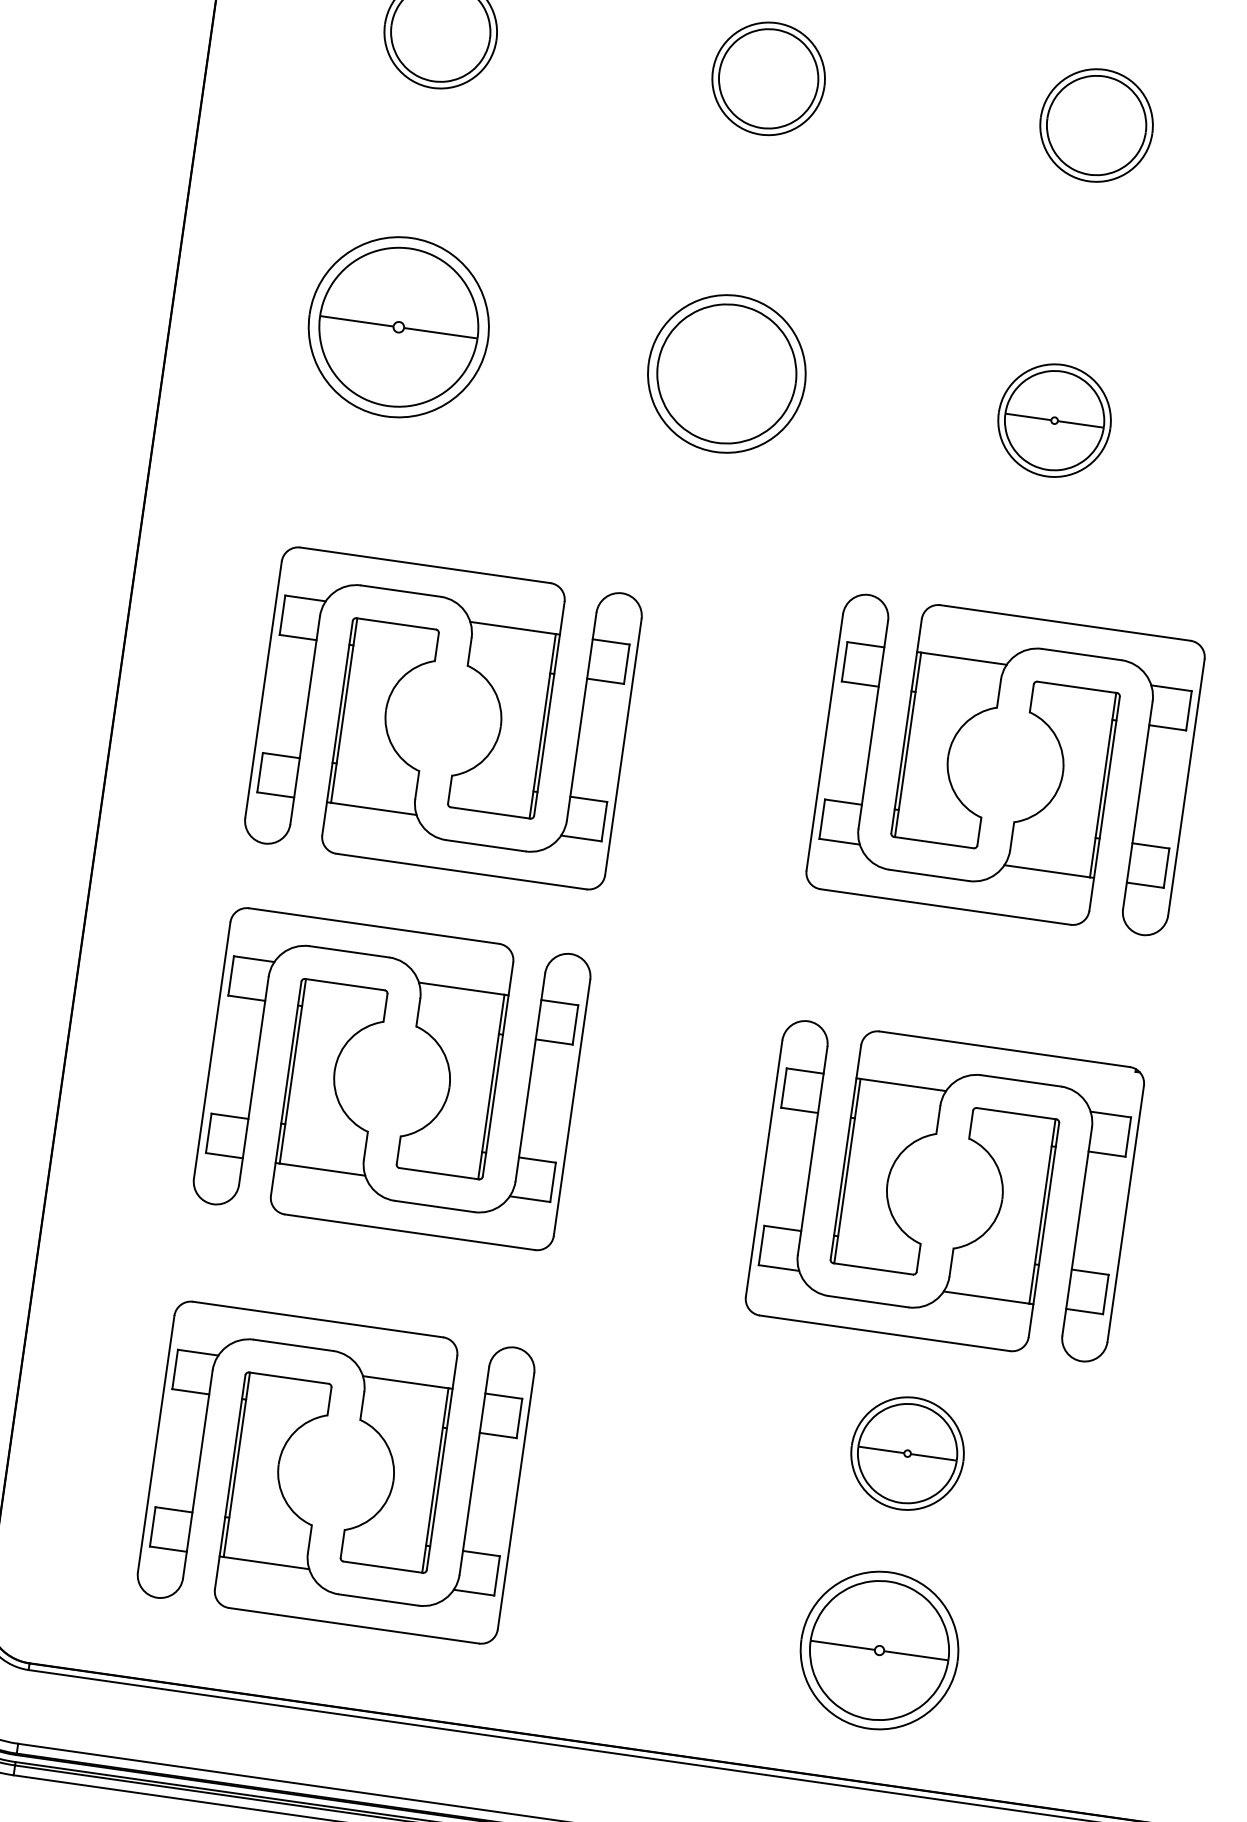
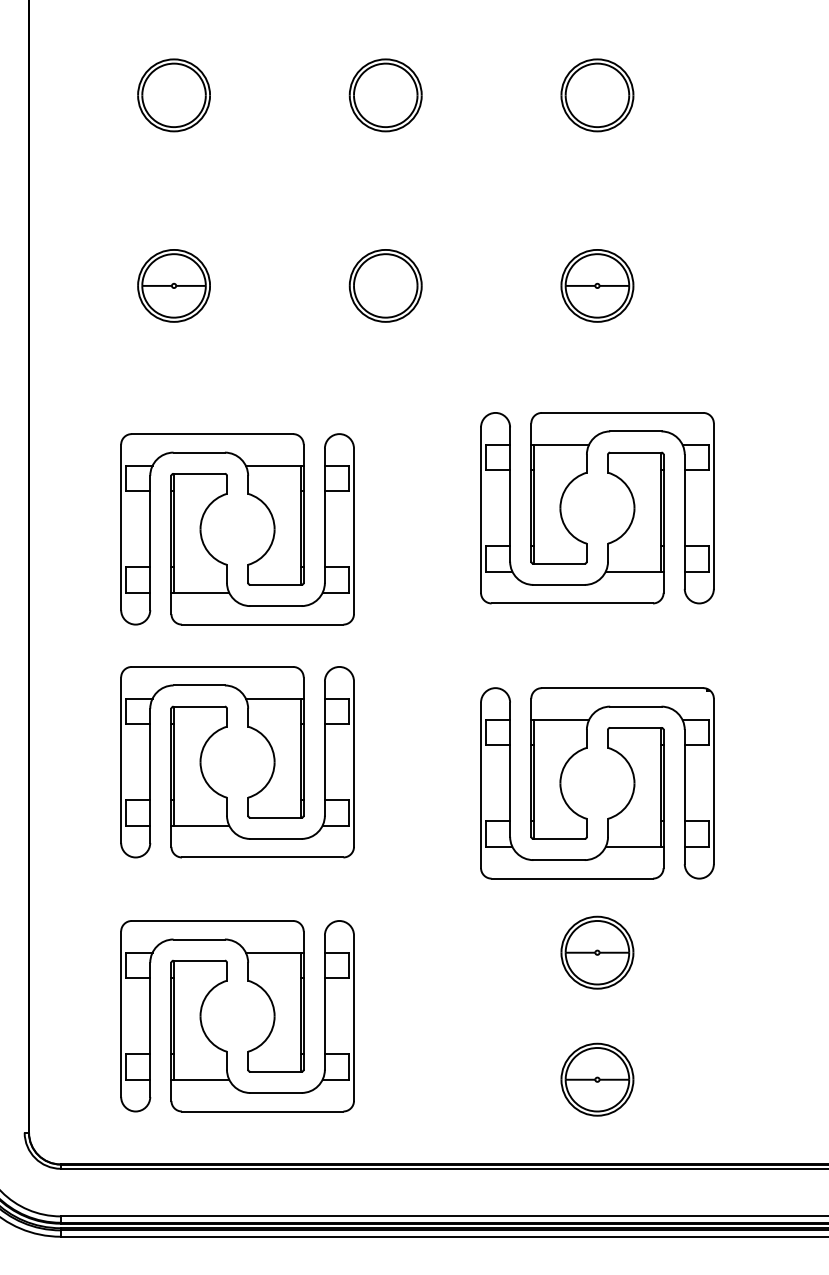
part: (397, 326) -> (173, 285), size x0.62
part: (726, 373) -> (385, 285), size x0.71
part: (879, 1650) -> (597, 1079), size x0.71

